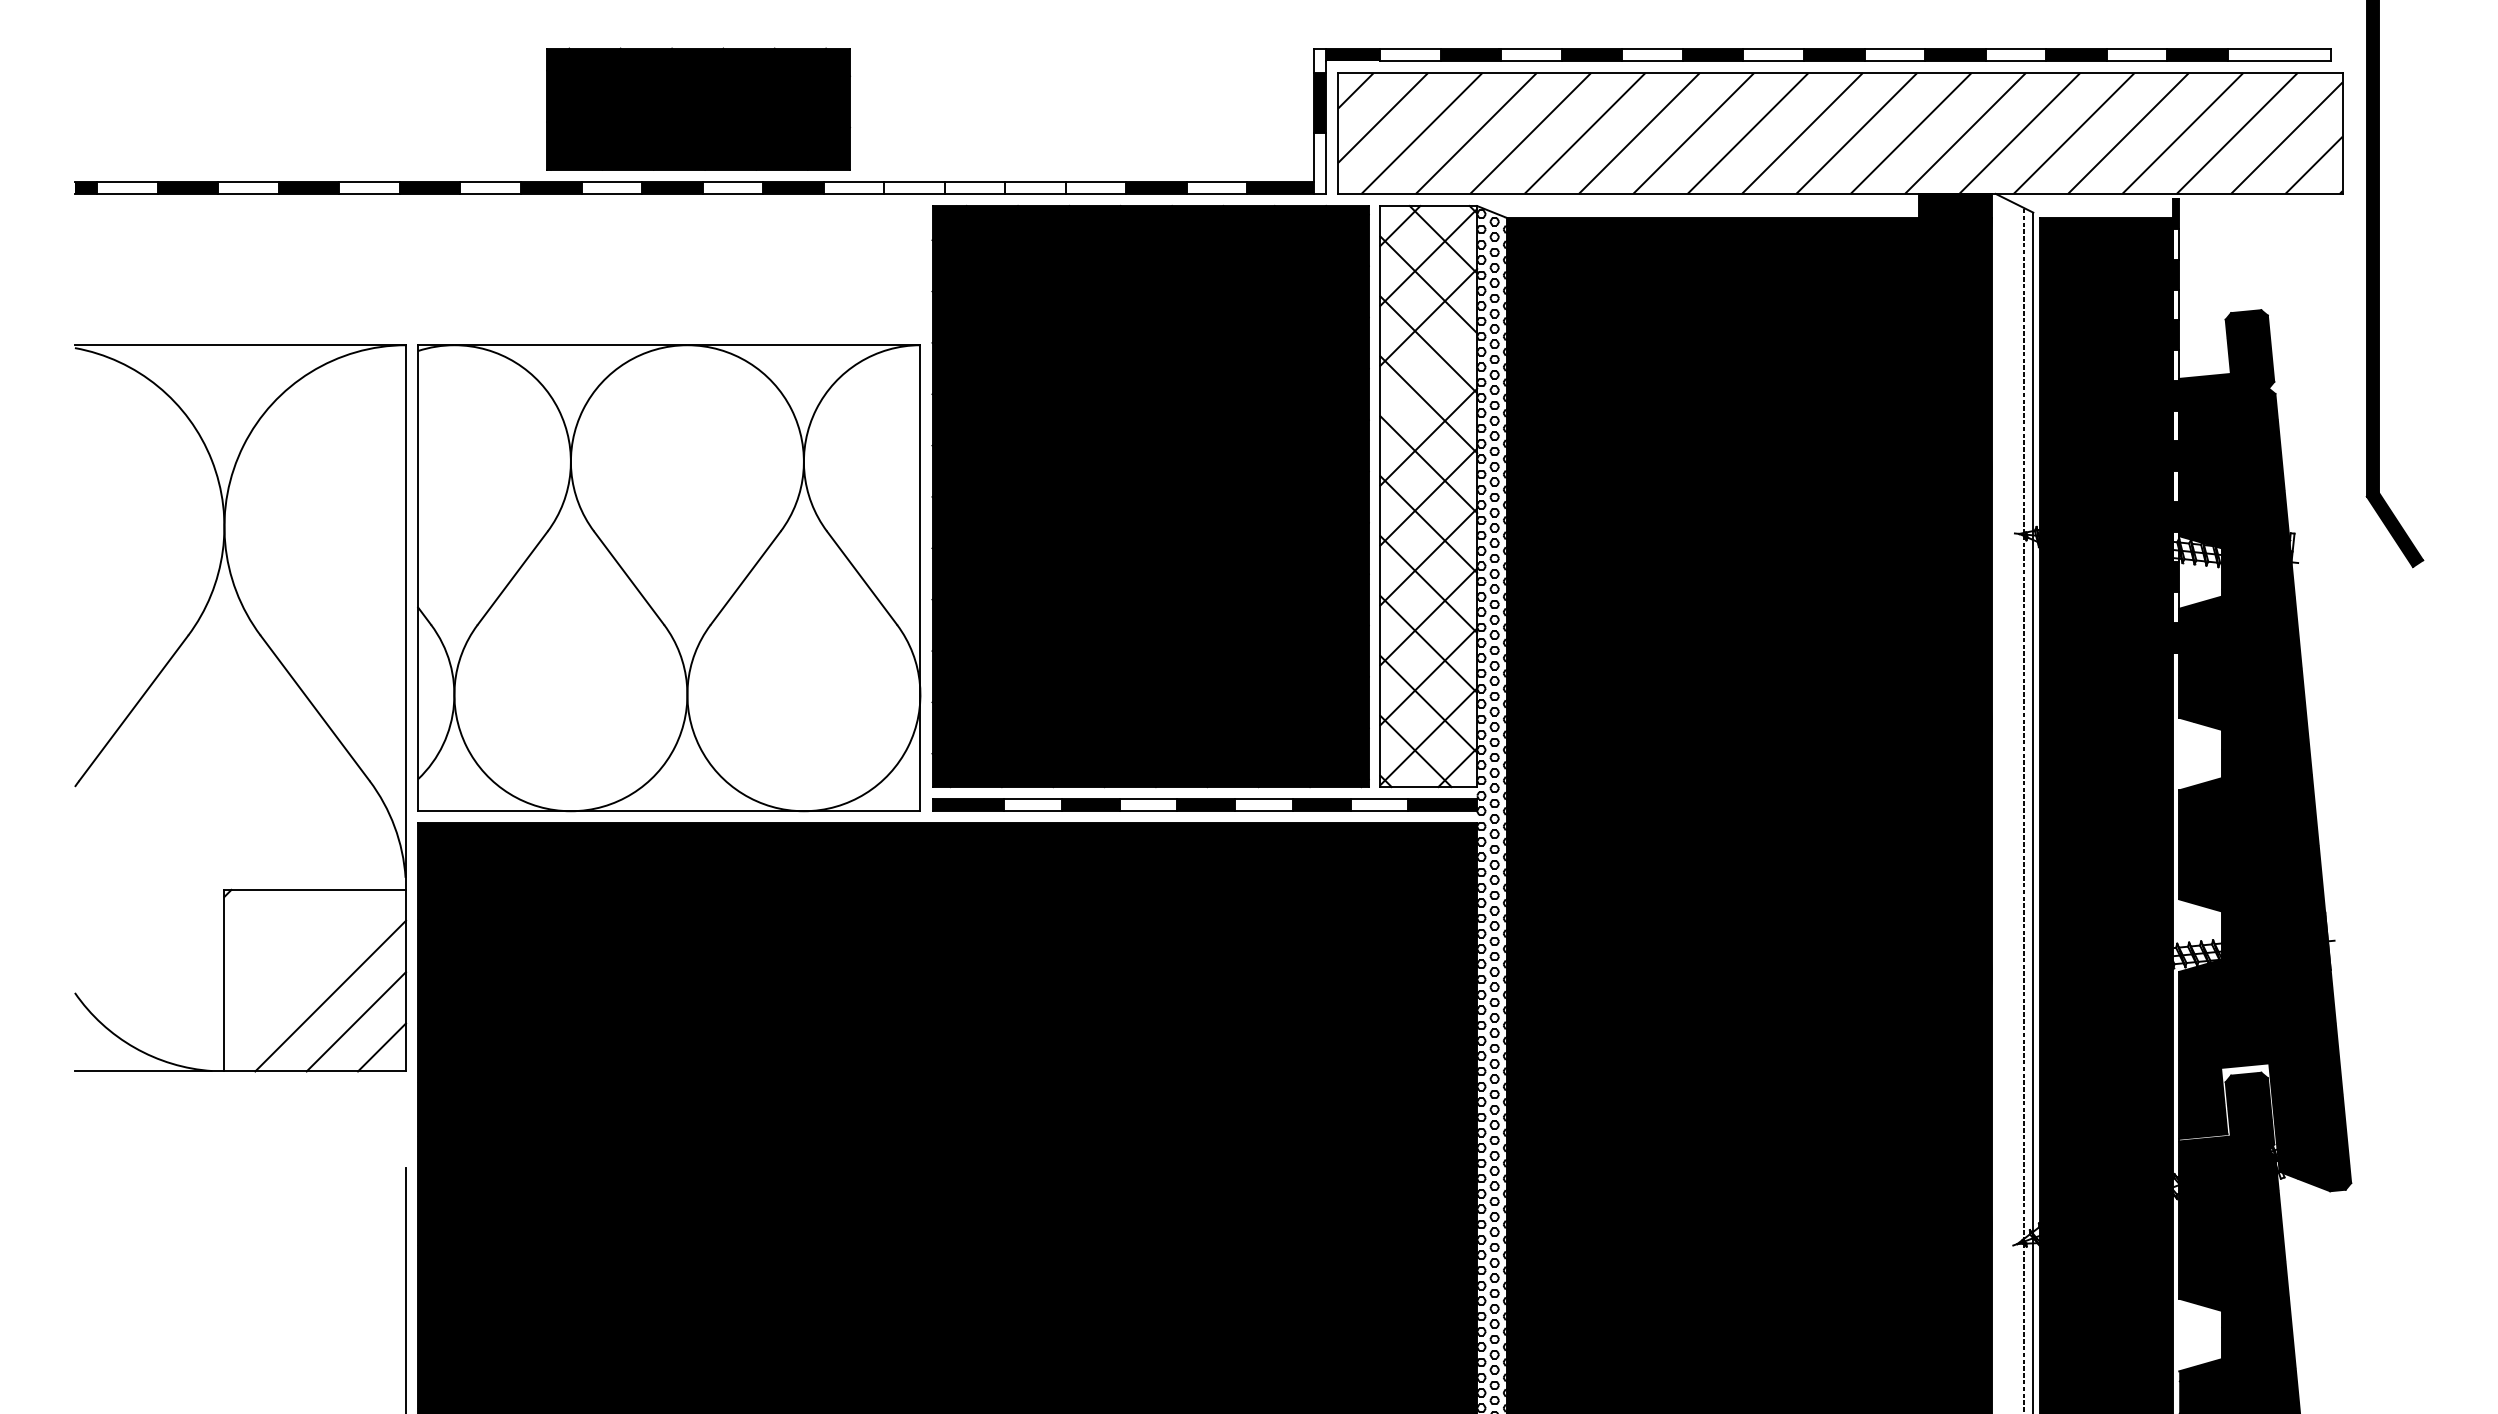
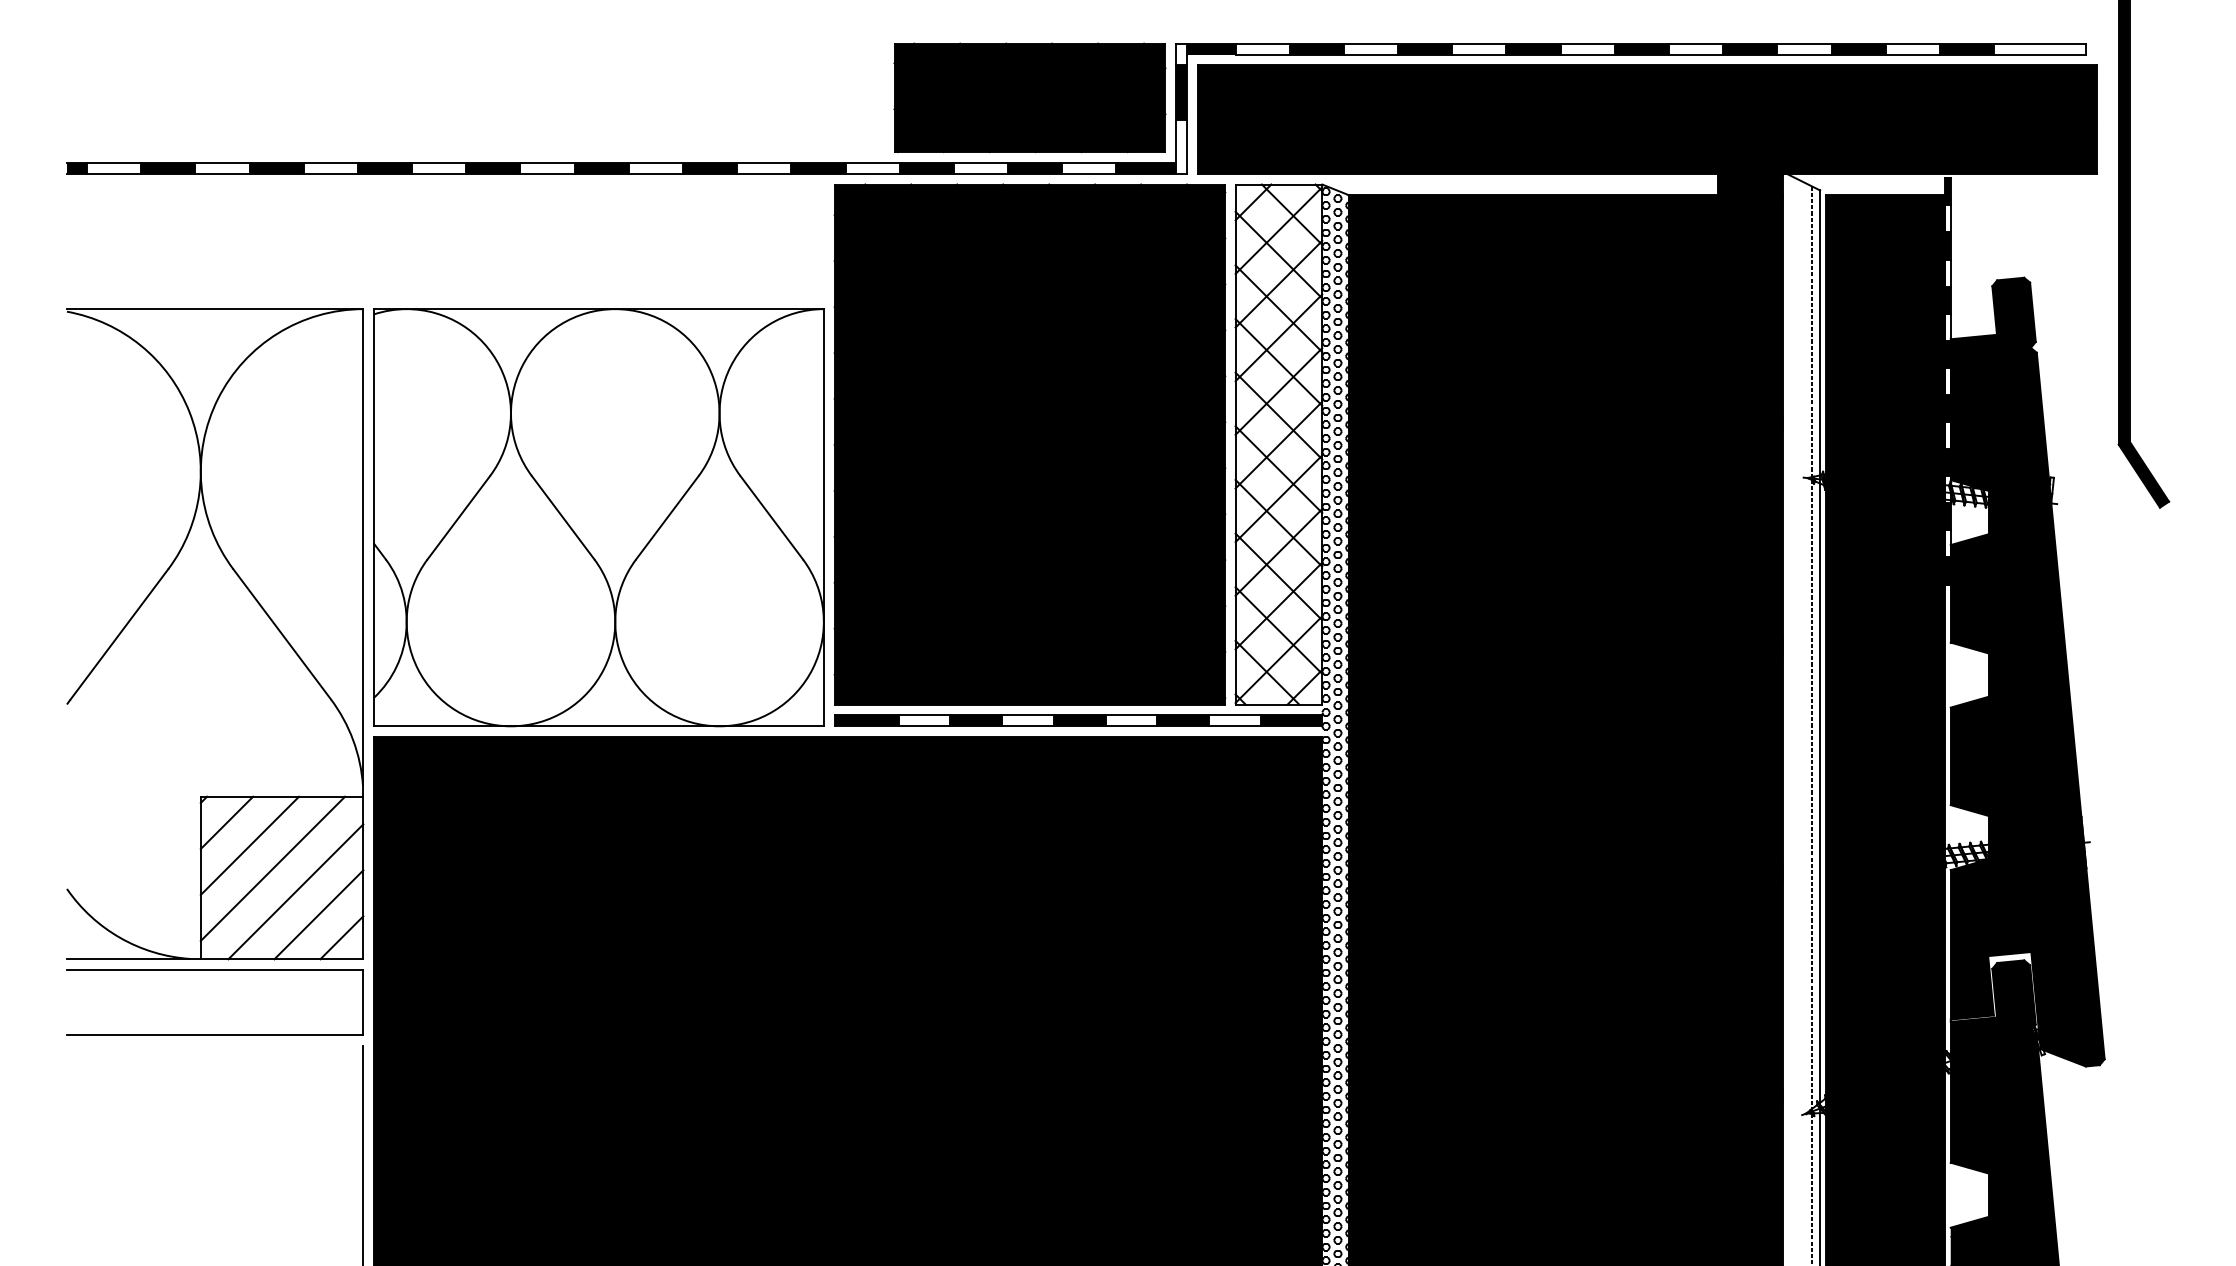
part: (698, 108) -> (1029, 97), moved
fill: (1840, 132) -> (1647, 118), added
fill: (914, 187) -> (818, 167), added
fill: (1035, 187) -> (926, 167), added
line: (1428, 376) -> (1278, 337), added
line: (253, 918) -> (226, 822), added
line: (279, 944) -> (250, 845), added
line: (304, 970) -> (272, 868), added
part: (240, 1084) -> (215, 970), added

